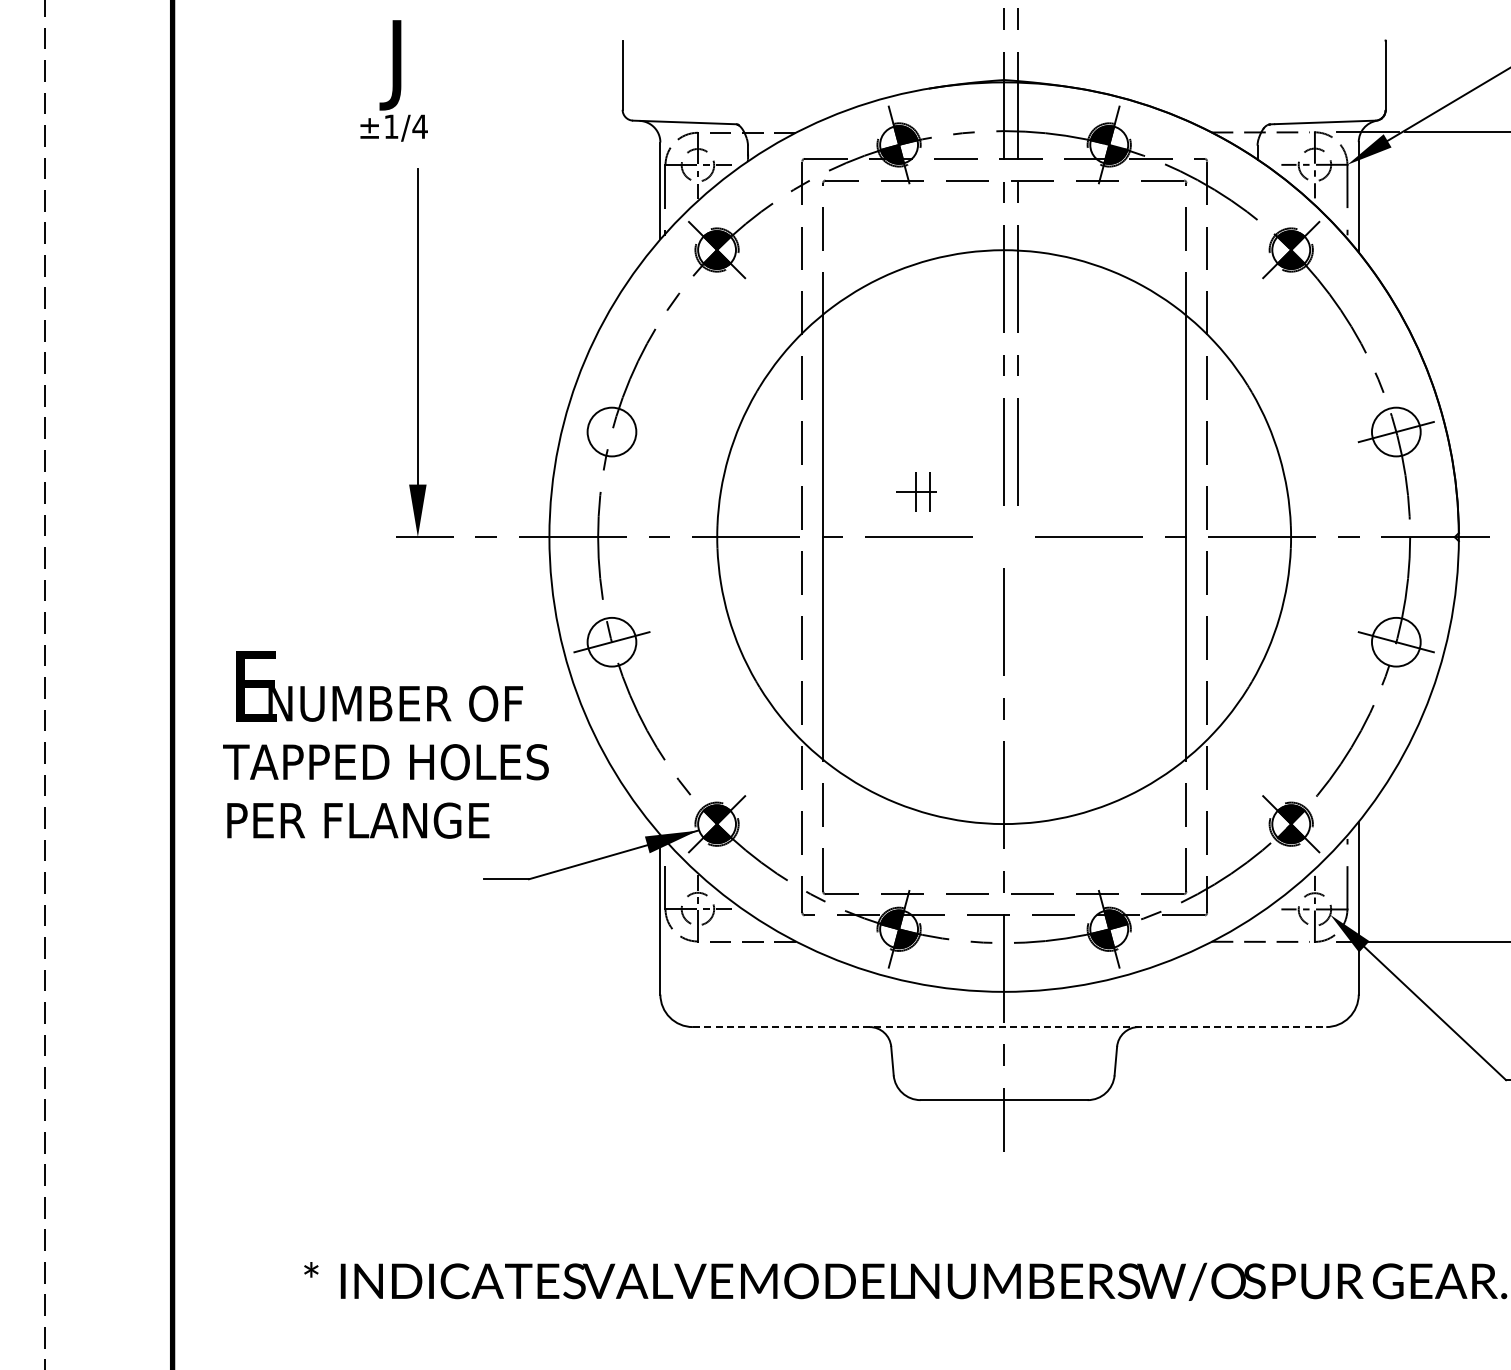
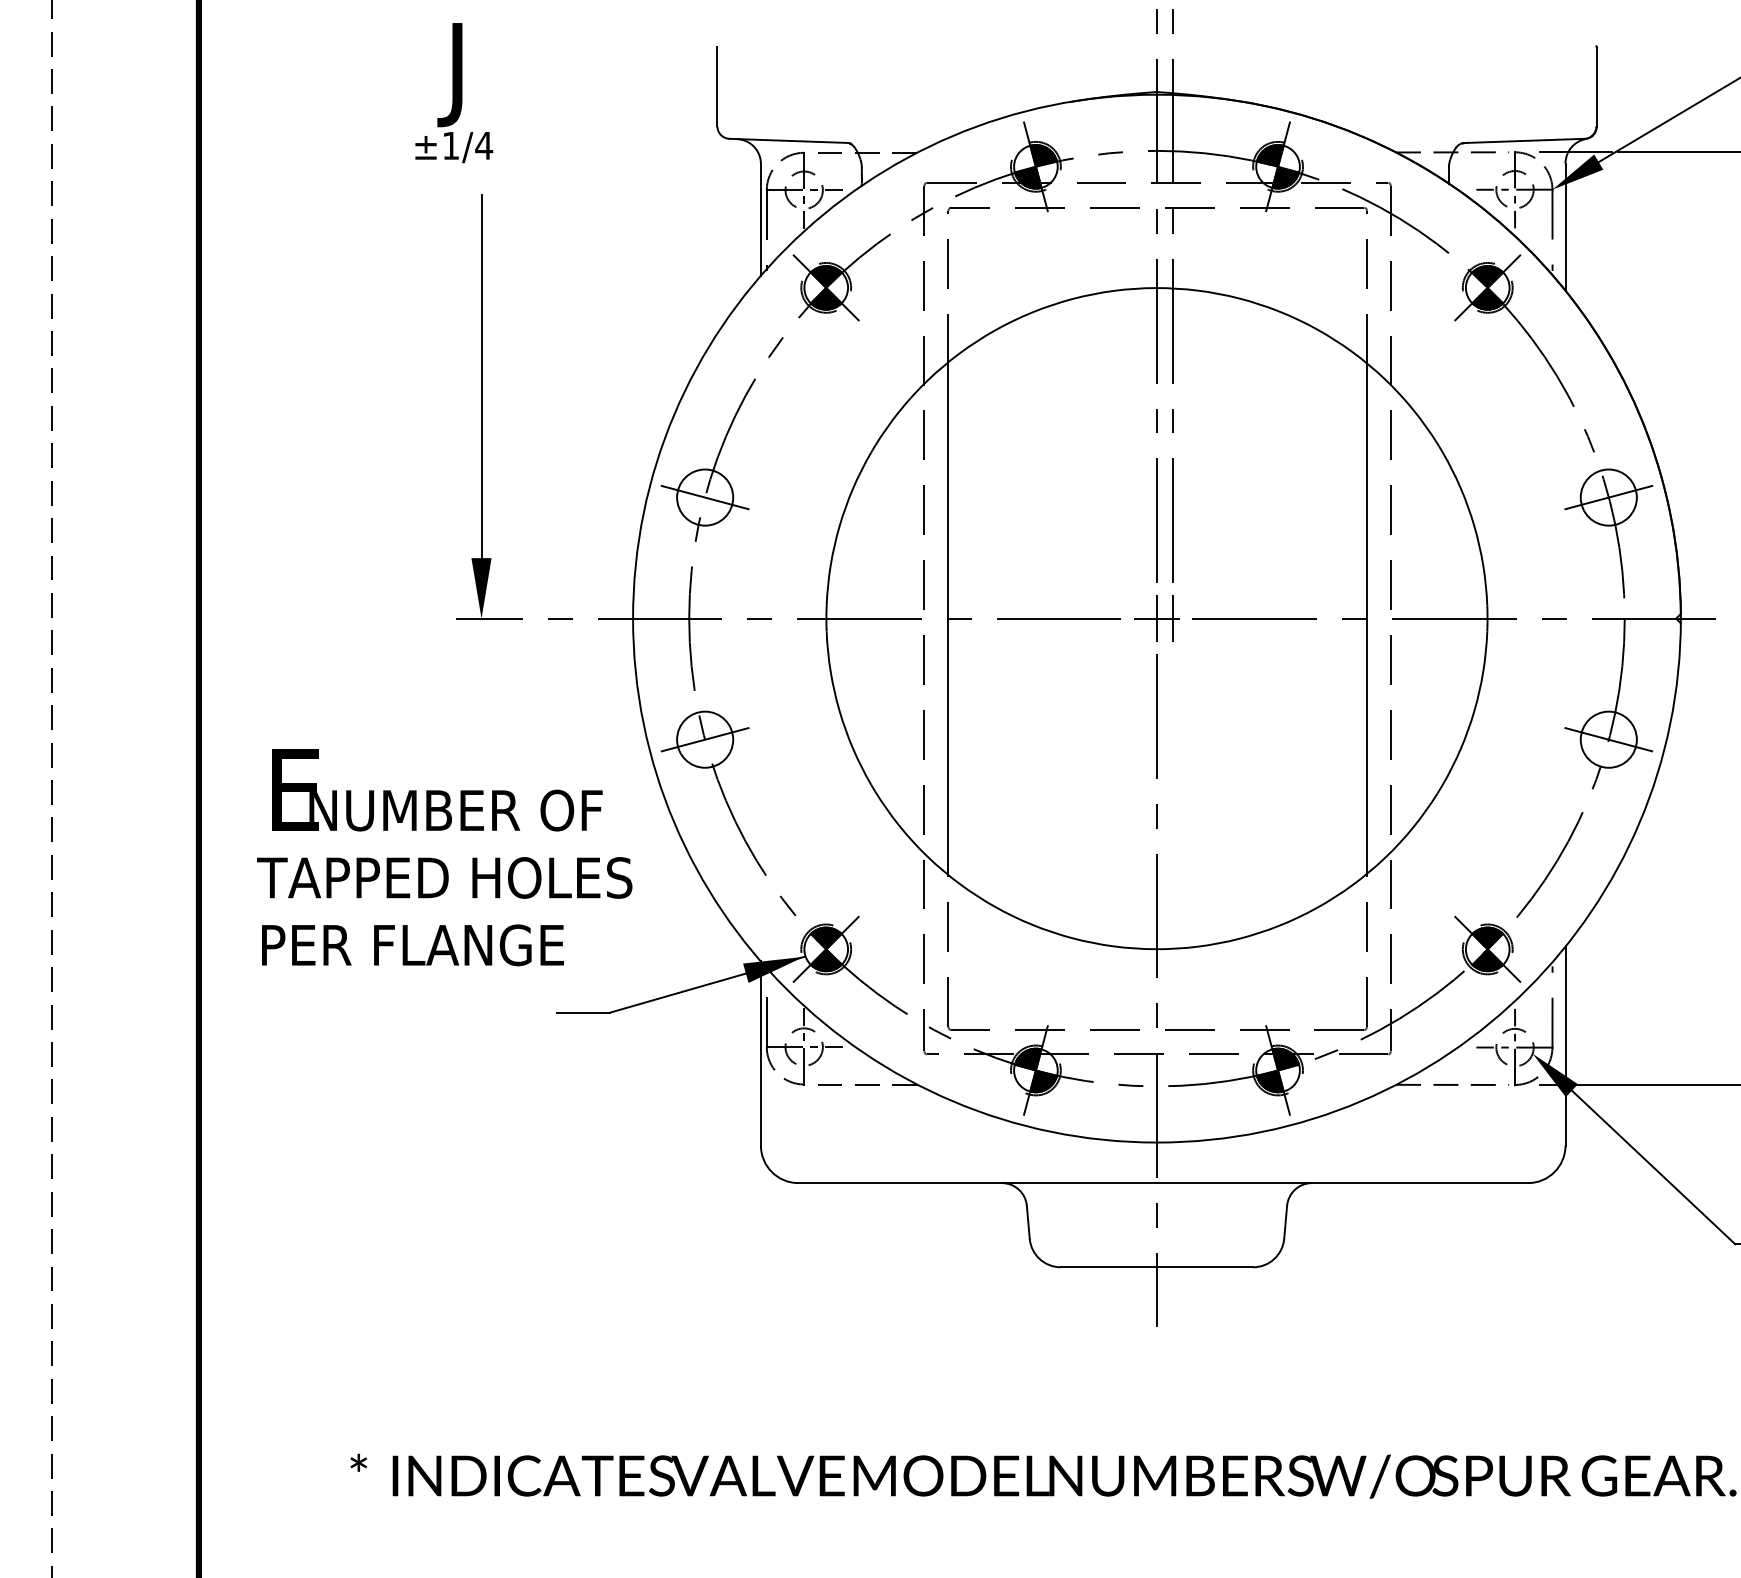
line: (611, 431) -> (704, 496), added
part: (916, 491) -> (1157, 617), moved
line: (1009, 1027) -> (1163, 1183), dashed -> solid

